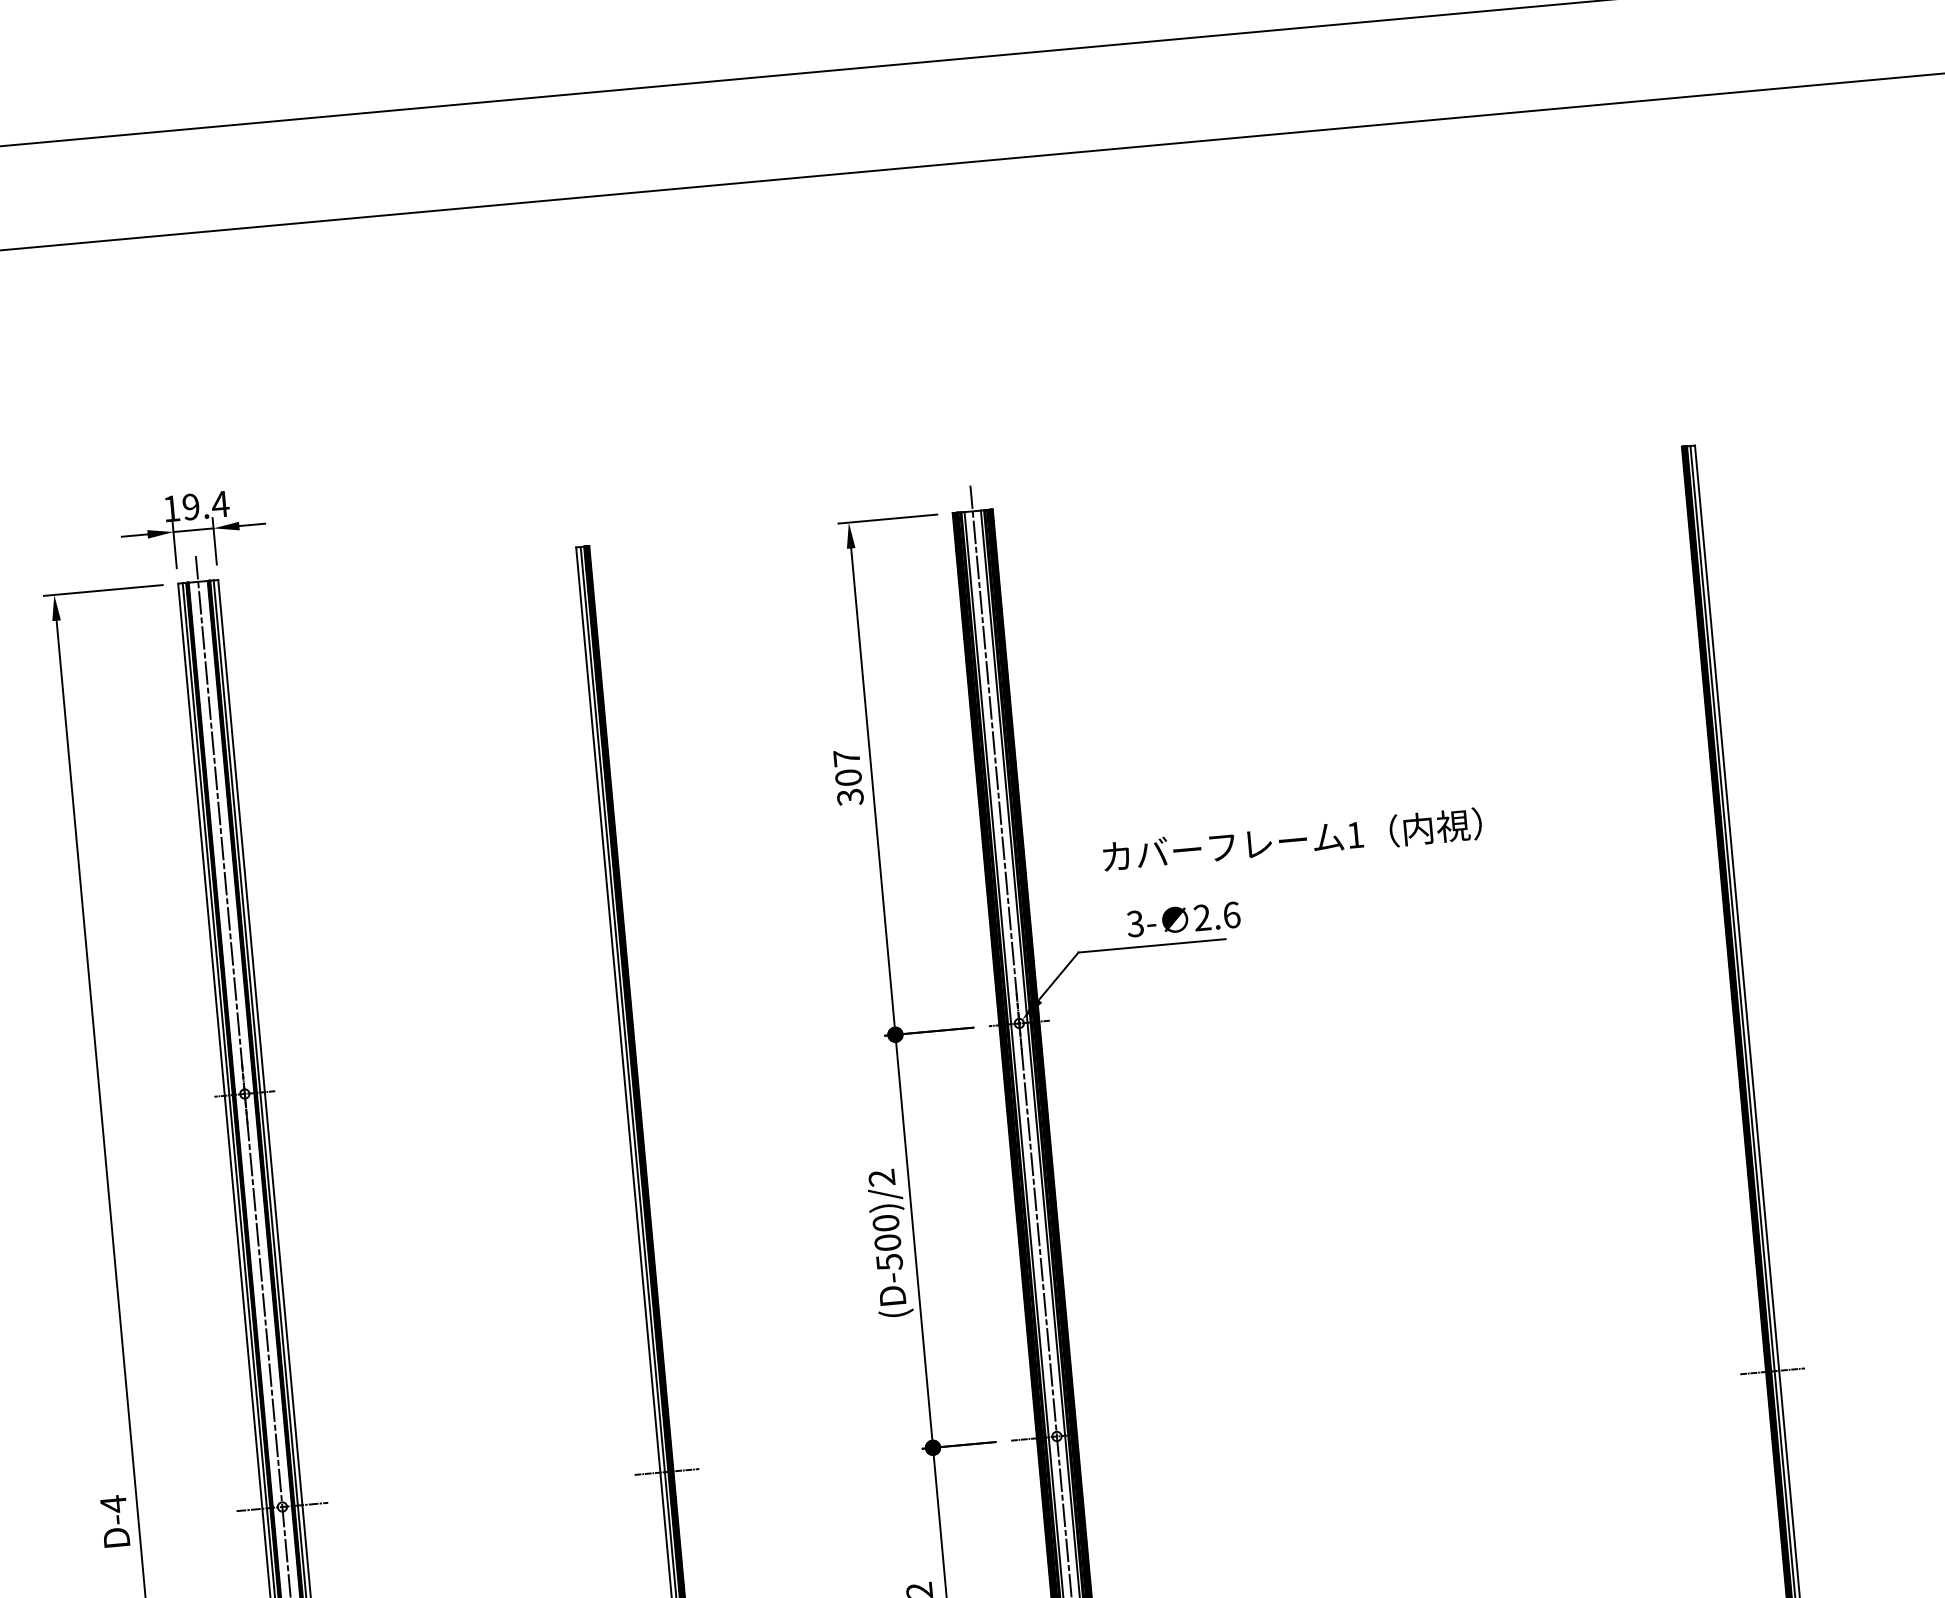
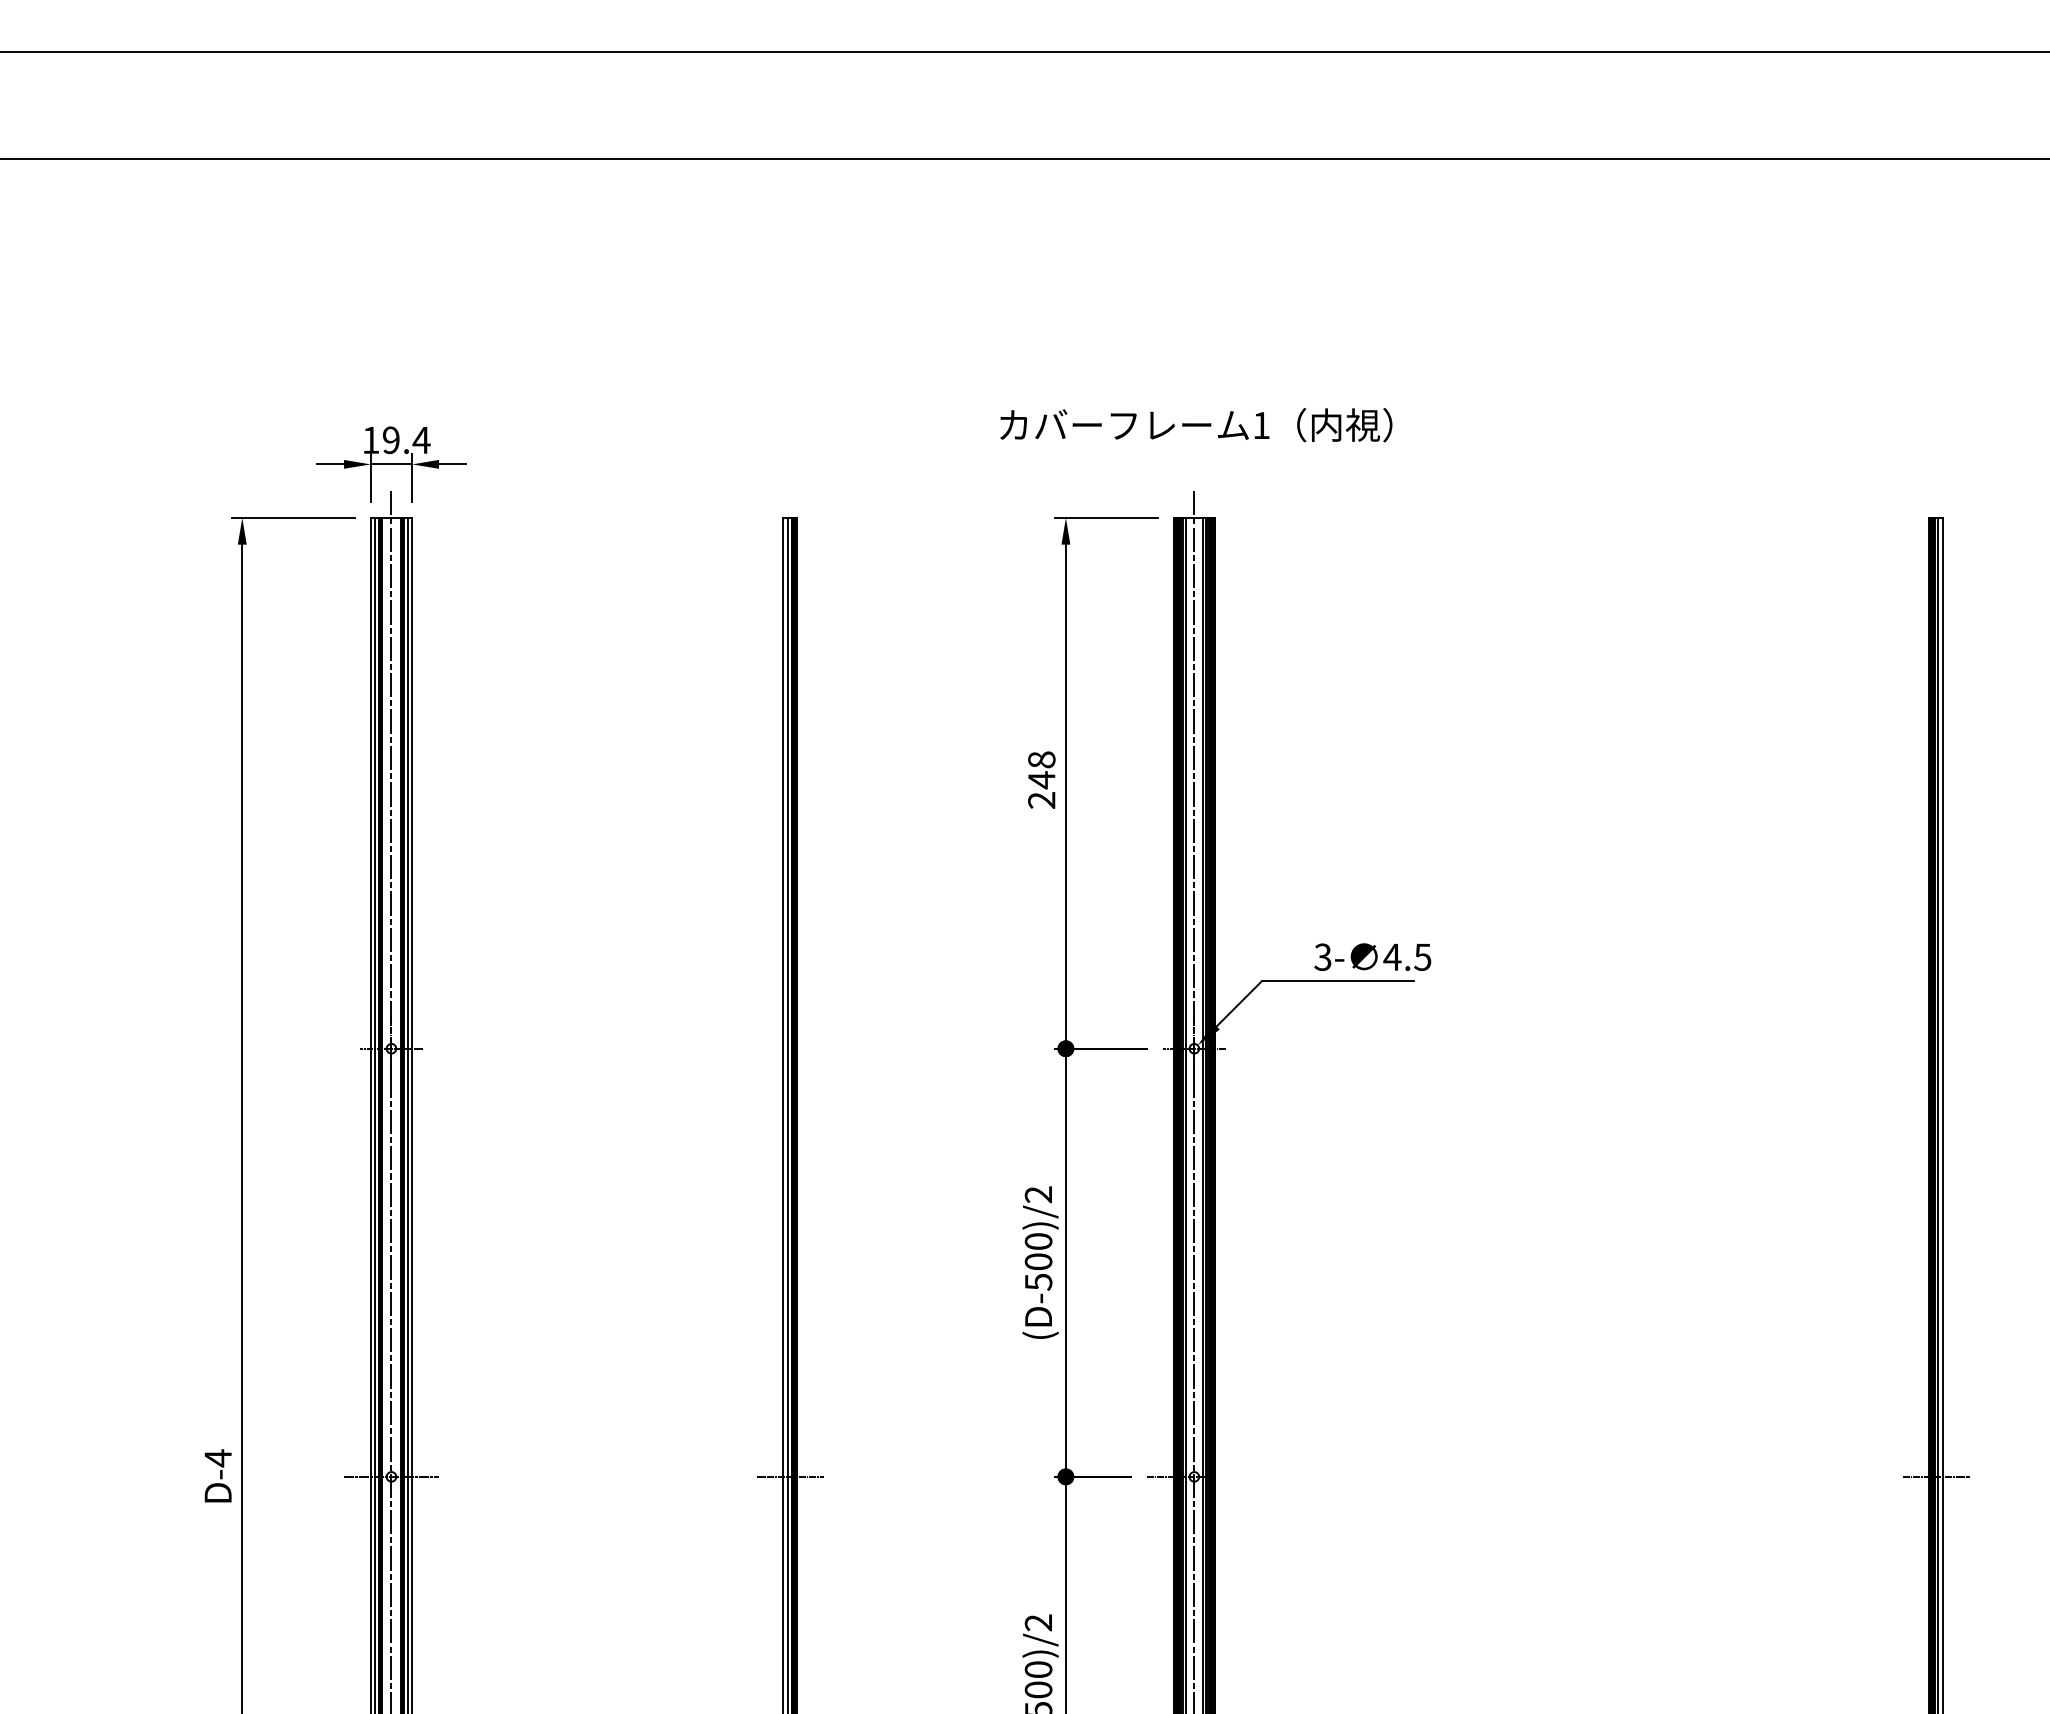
text: (848, 778) -> (1041, 780), 307 -> 248
text: (1292, 840) -> (1196, 425), moved
text: (1216, 915) -> (1407, 956), 2.6 -> 4.5

